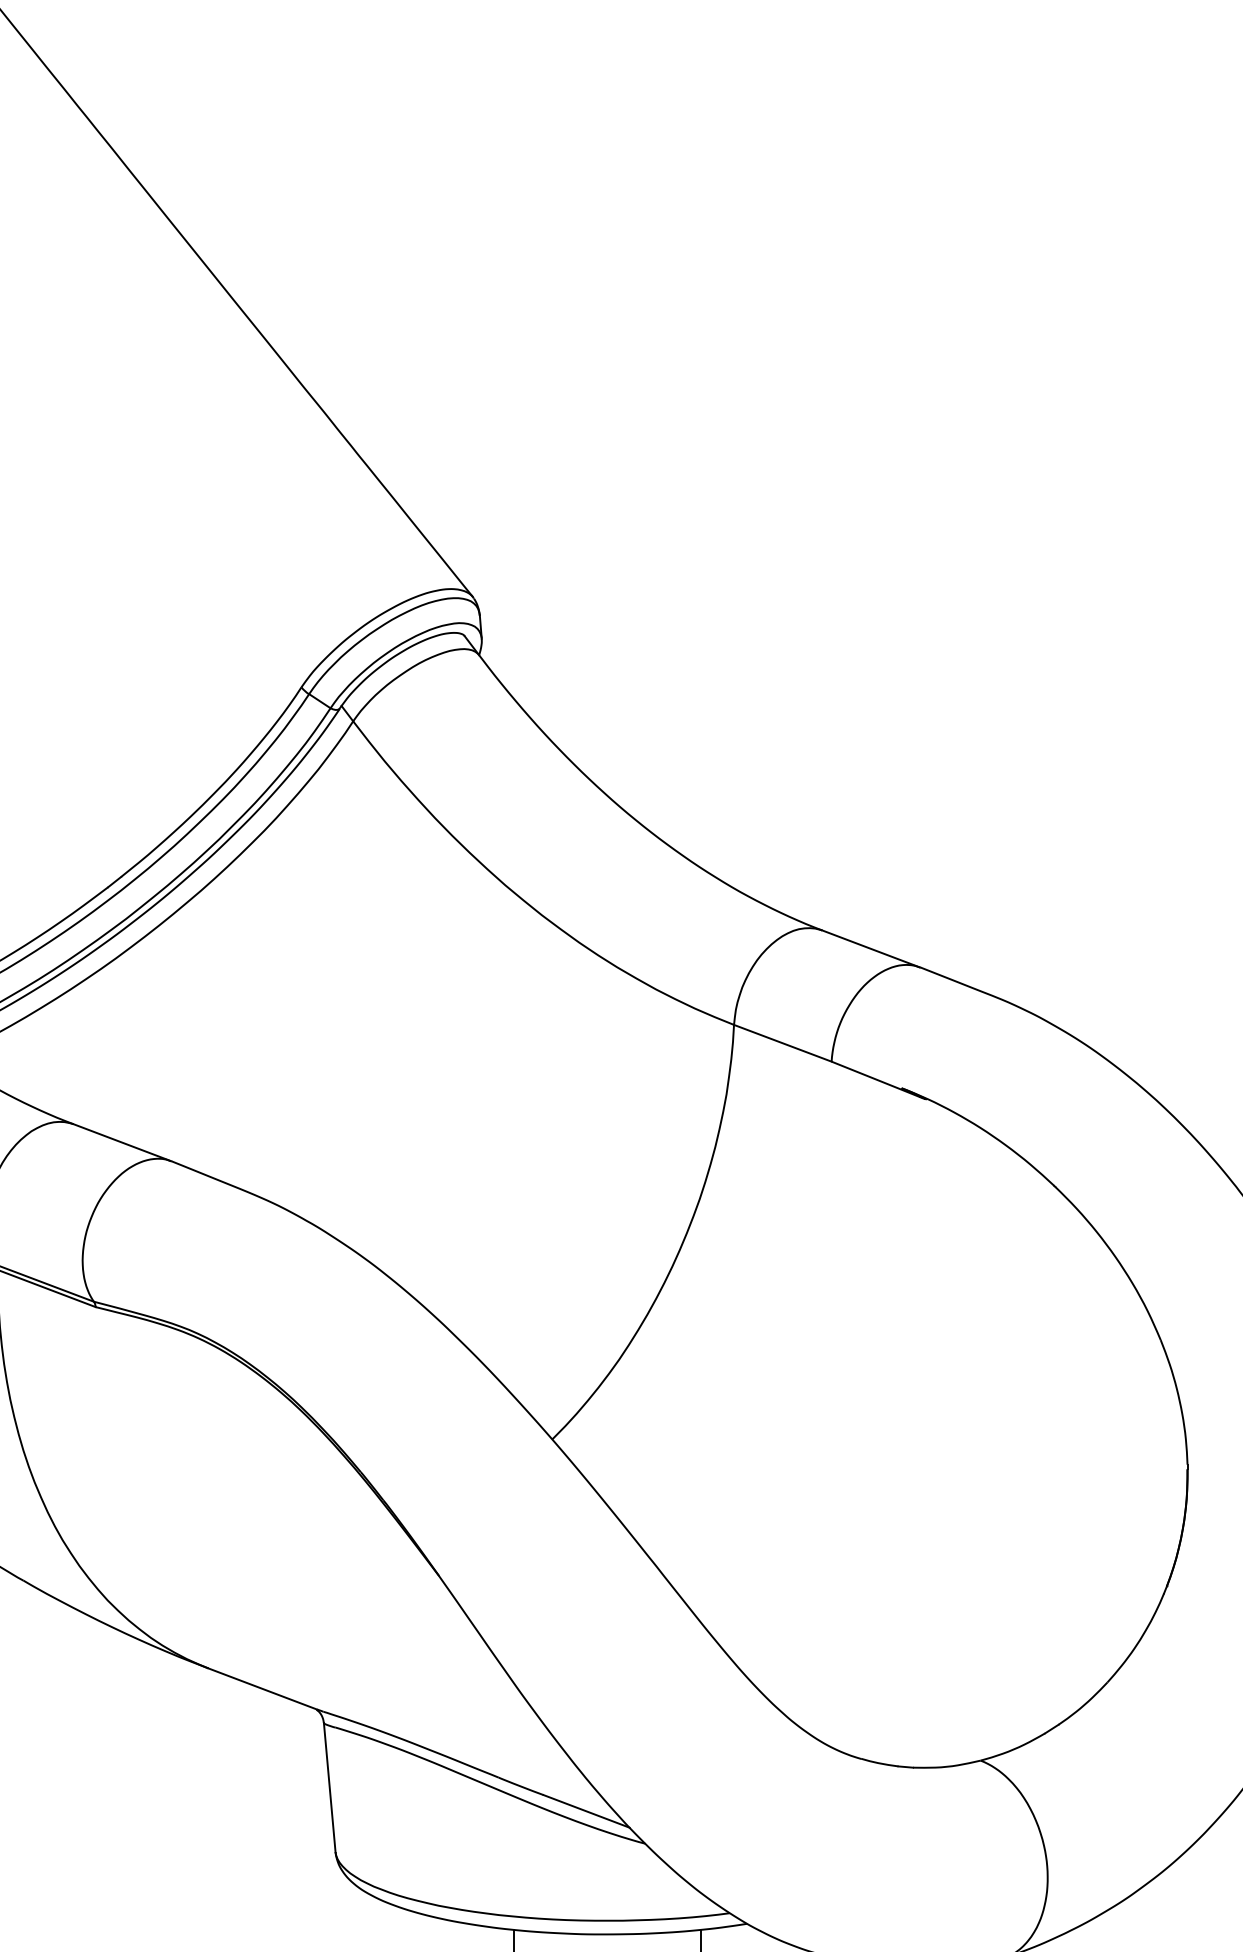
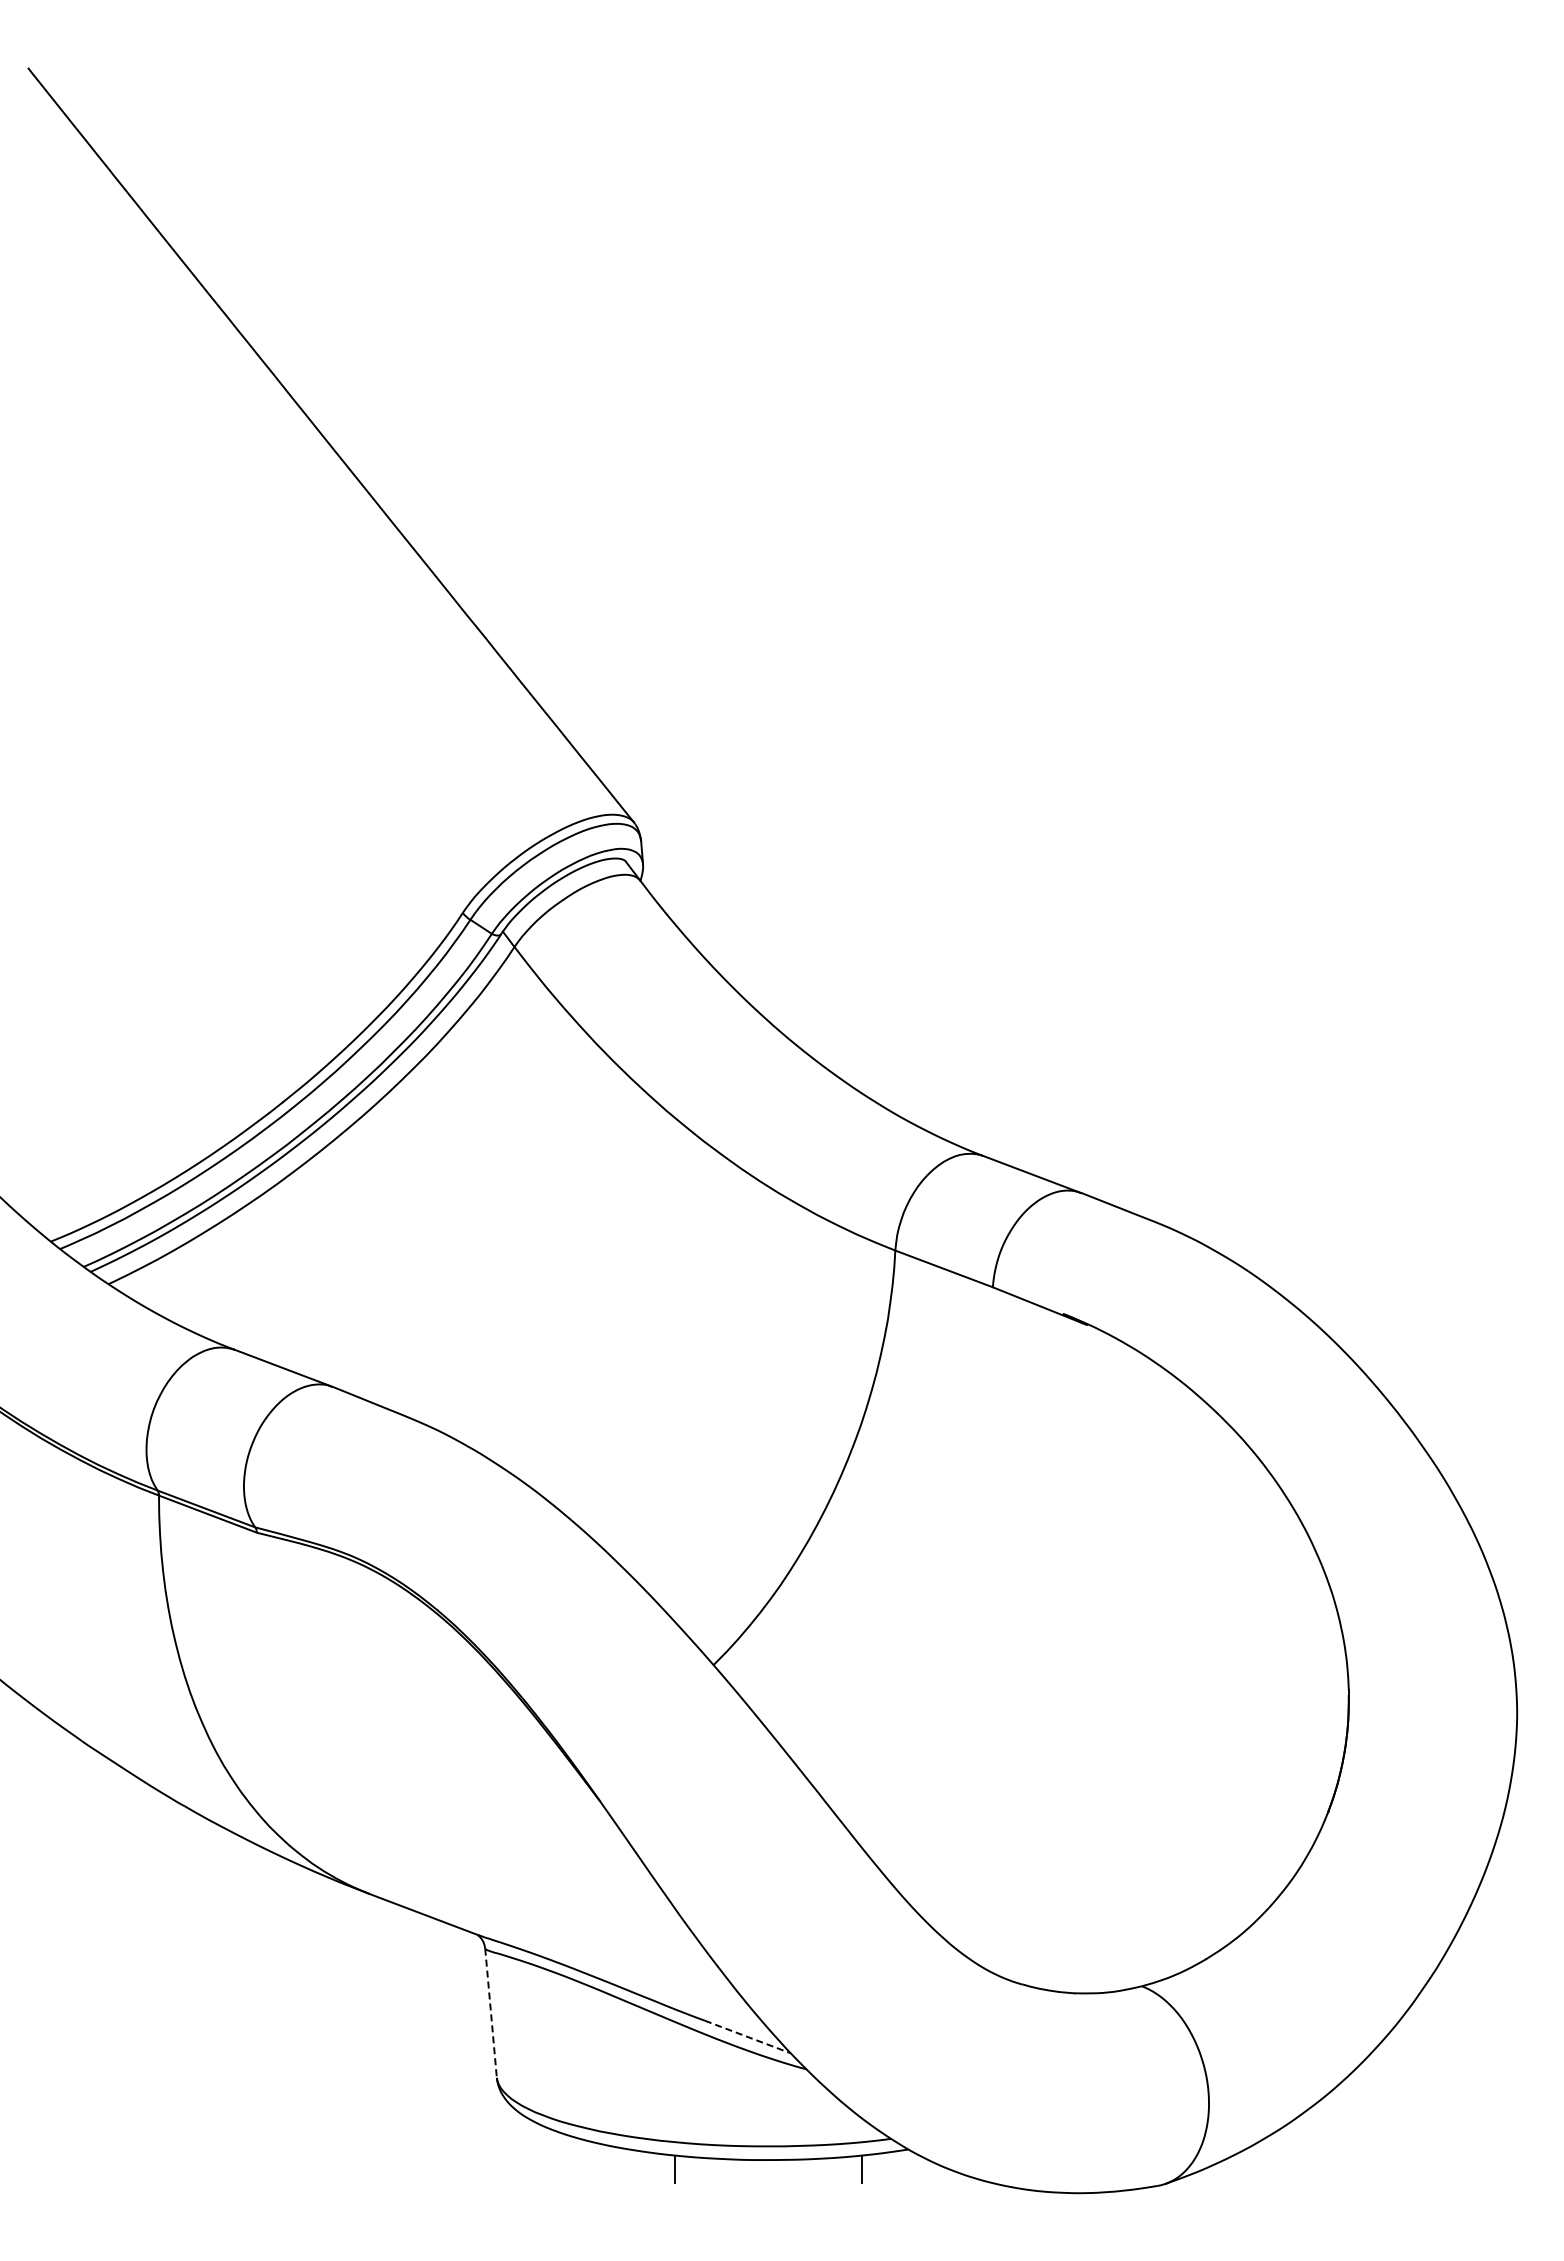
line: (330, 1787) -> (491, 2013), solid -> dashed
line: (586, 1811) -> (747, 2037), solid -> dashed

